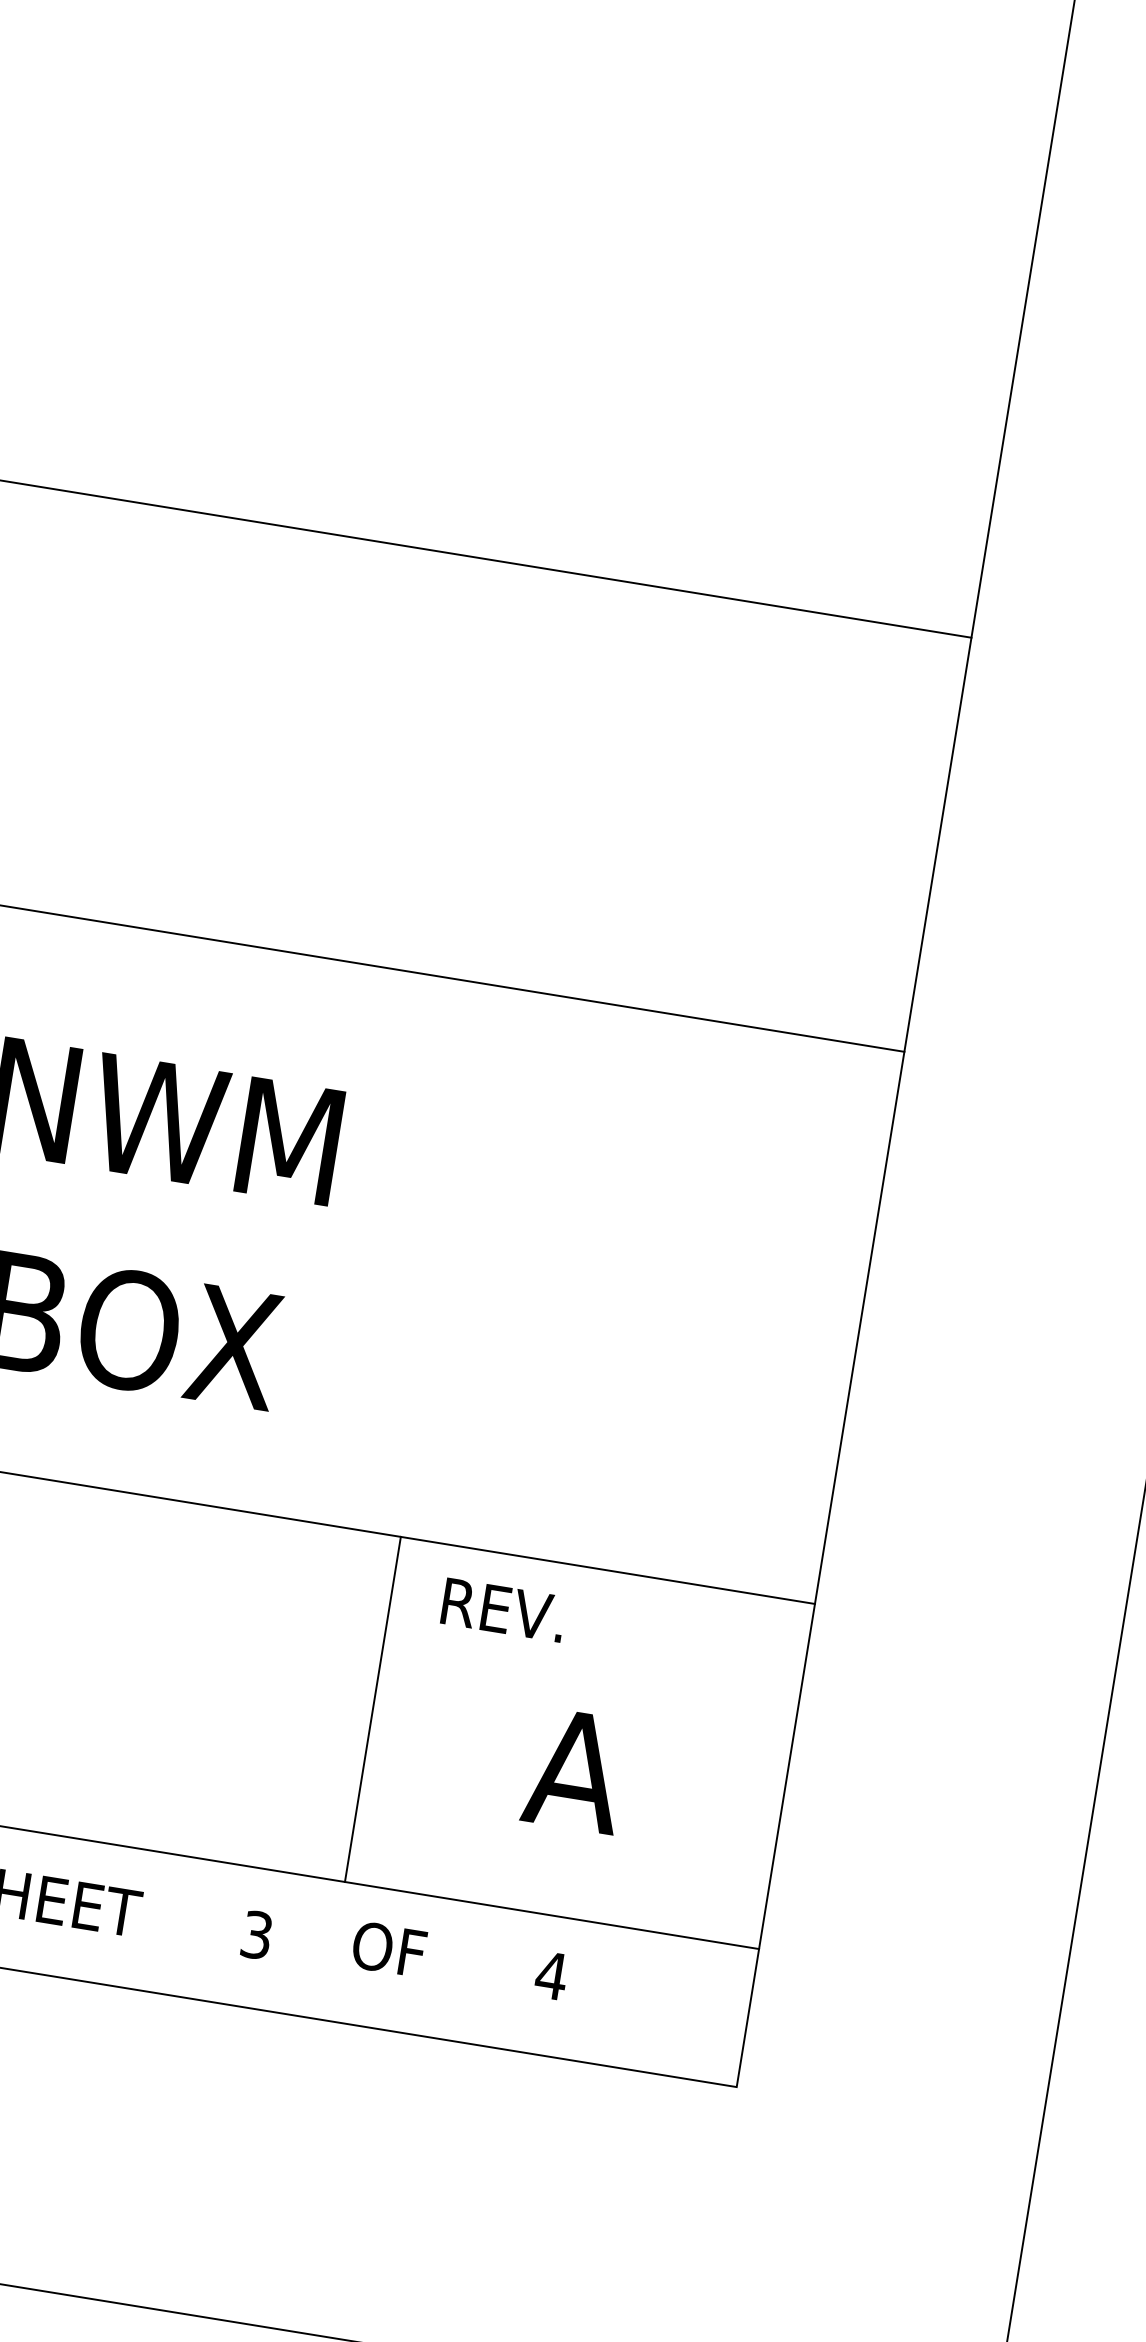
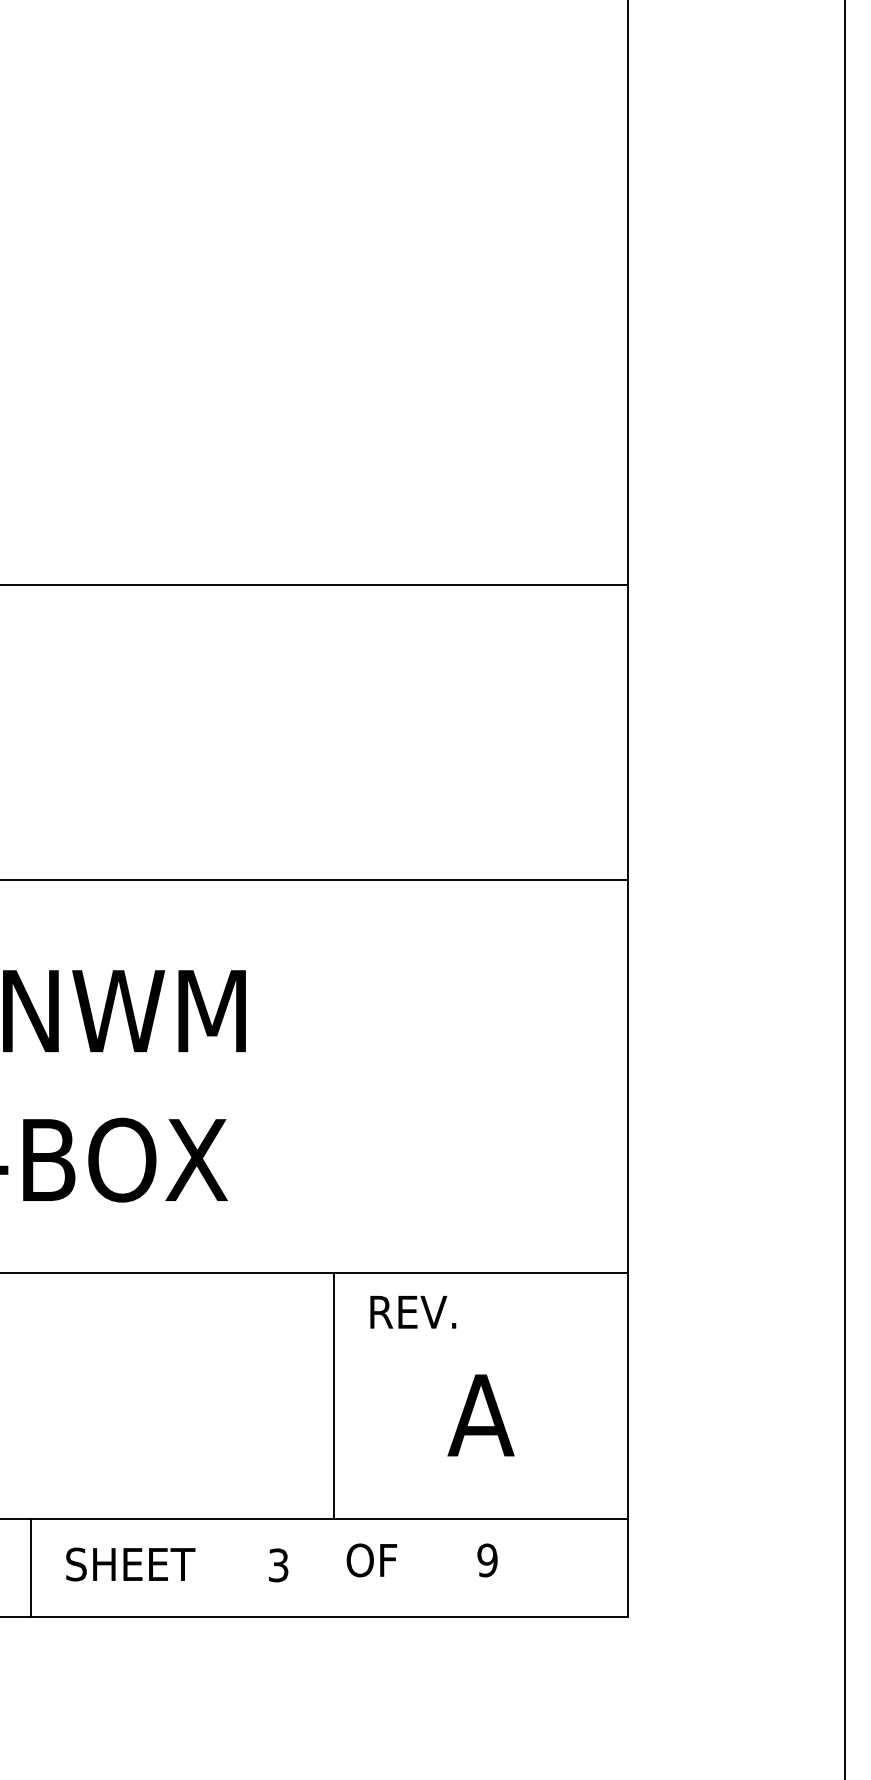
text: (551, 1975) -> (487, 1560), 4 -> 9

